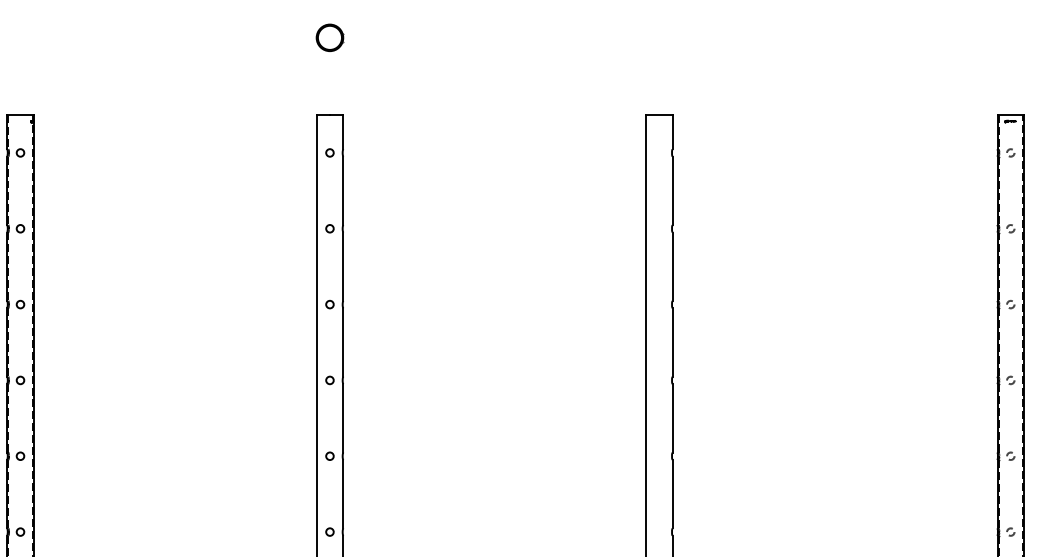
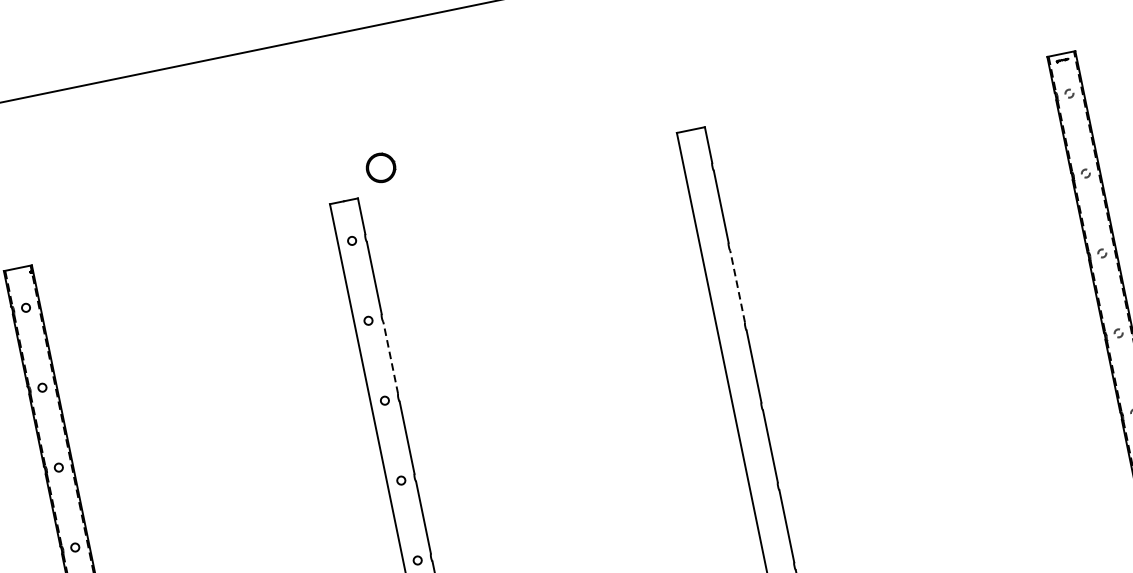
part: (329, 37) -> (380, 167), moved
line: (343, 266) -> (390, 357), solid -> dashed
line: (672, 266) -> (737, 286), solid -> dashed

